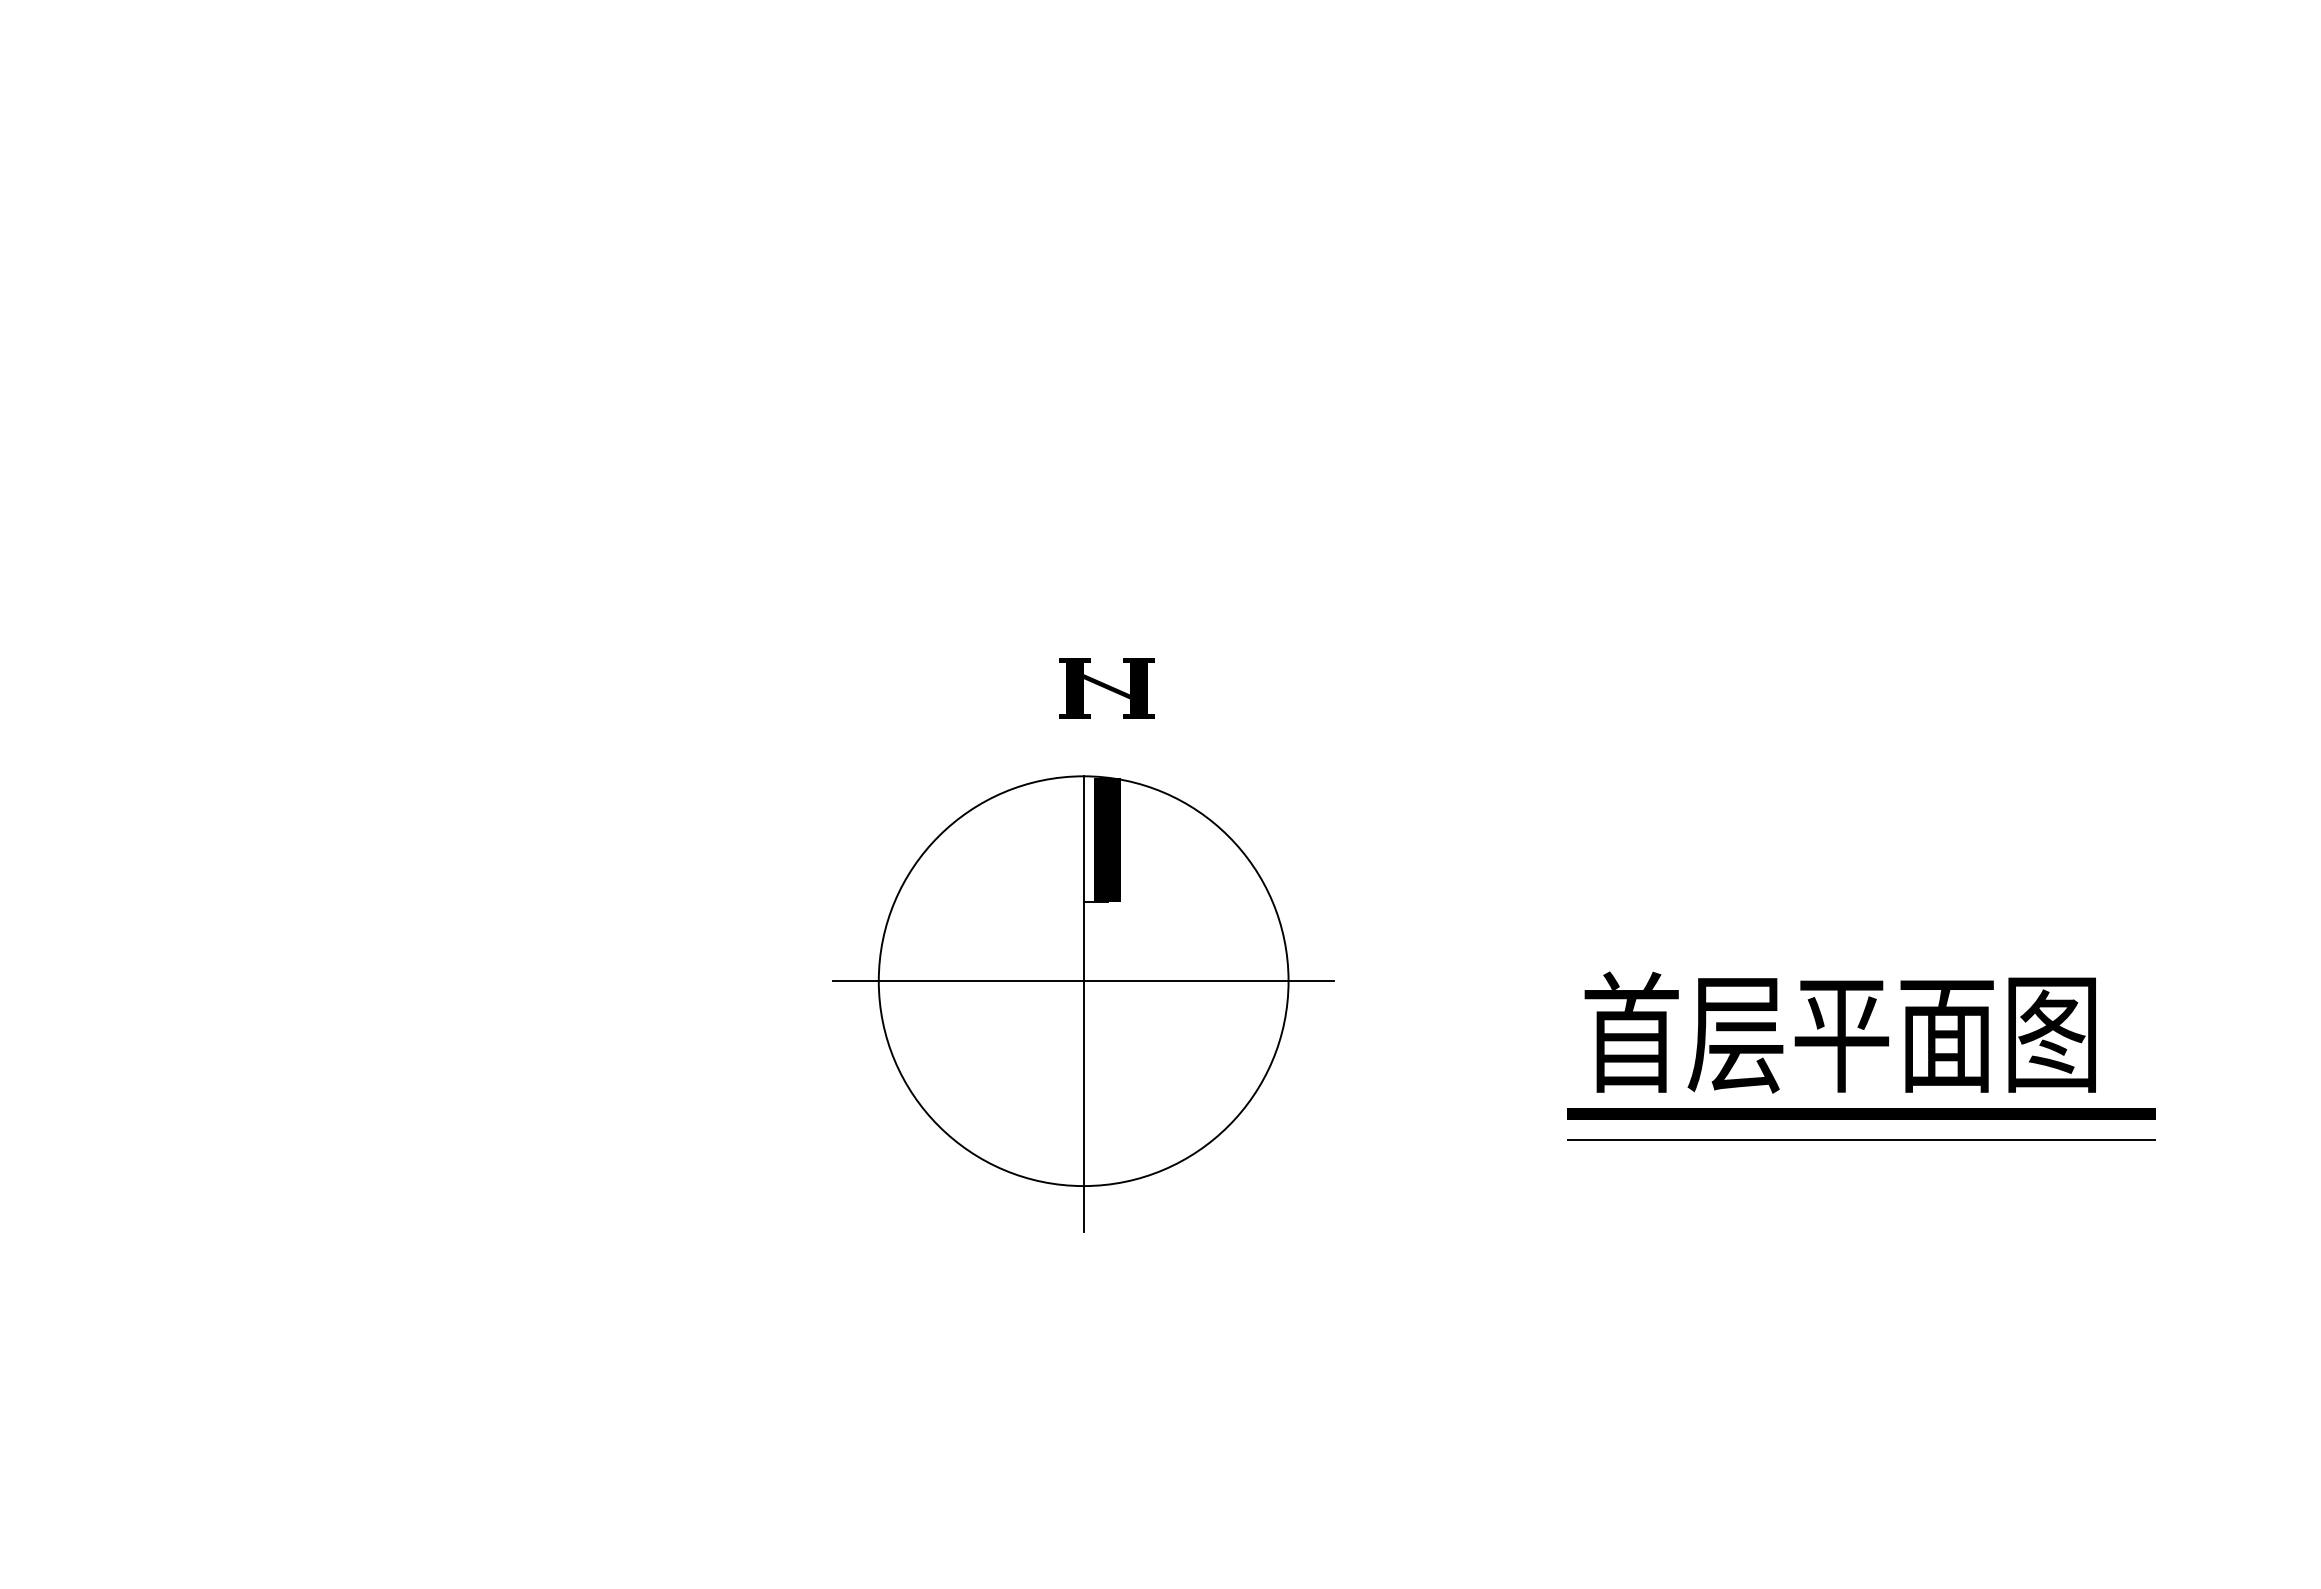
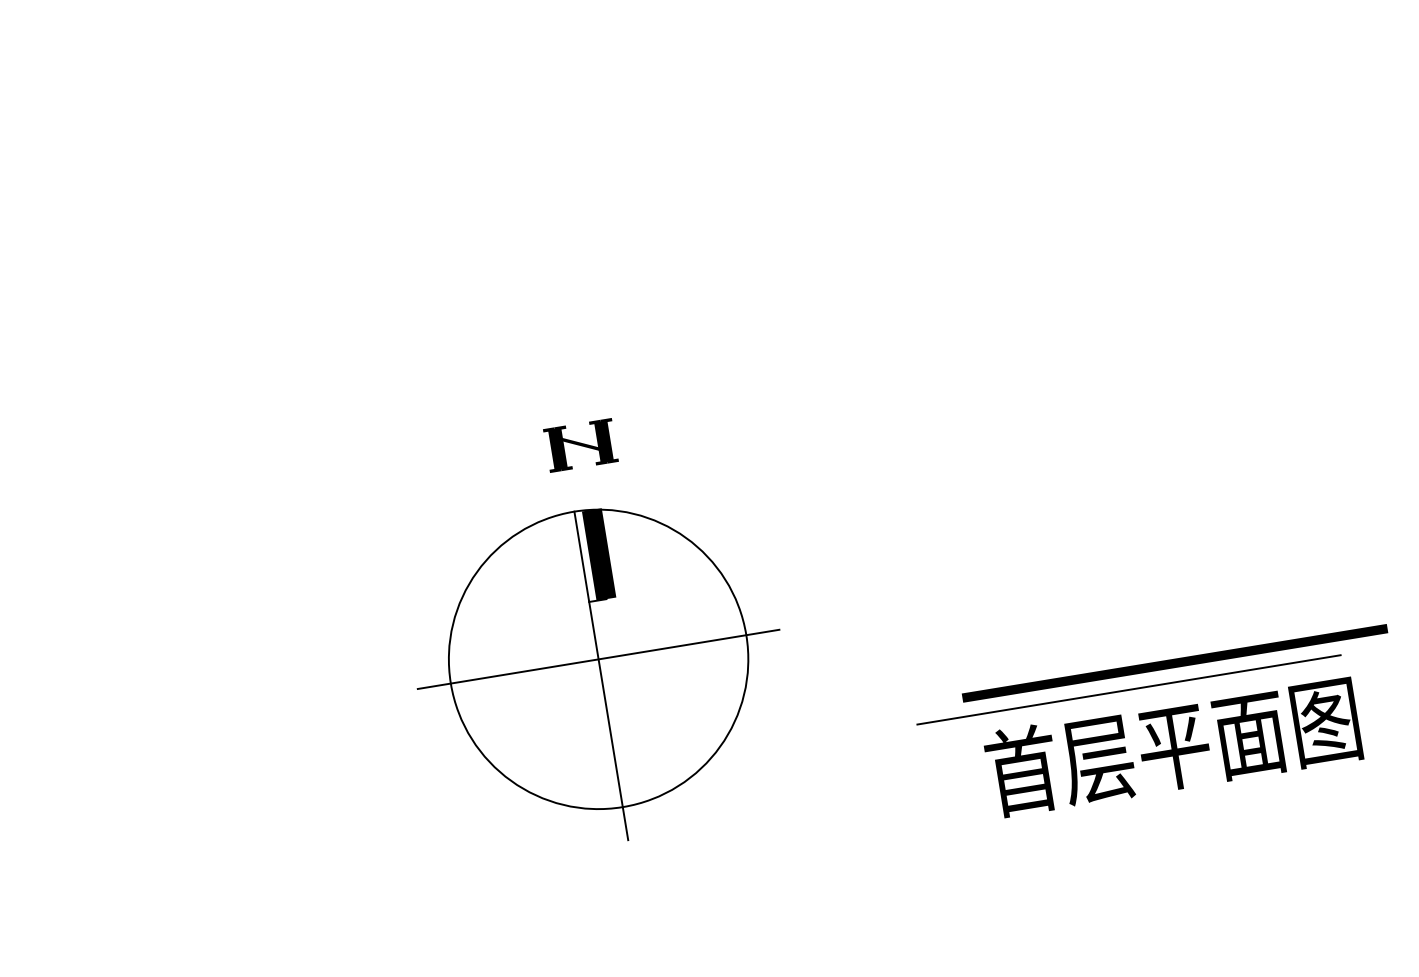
text: (1839, 1032) -> (1172, 746), moved
line: (1861, 1139) -> (1129, 689), moved

